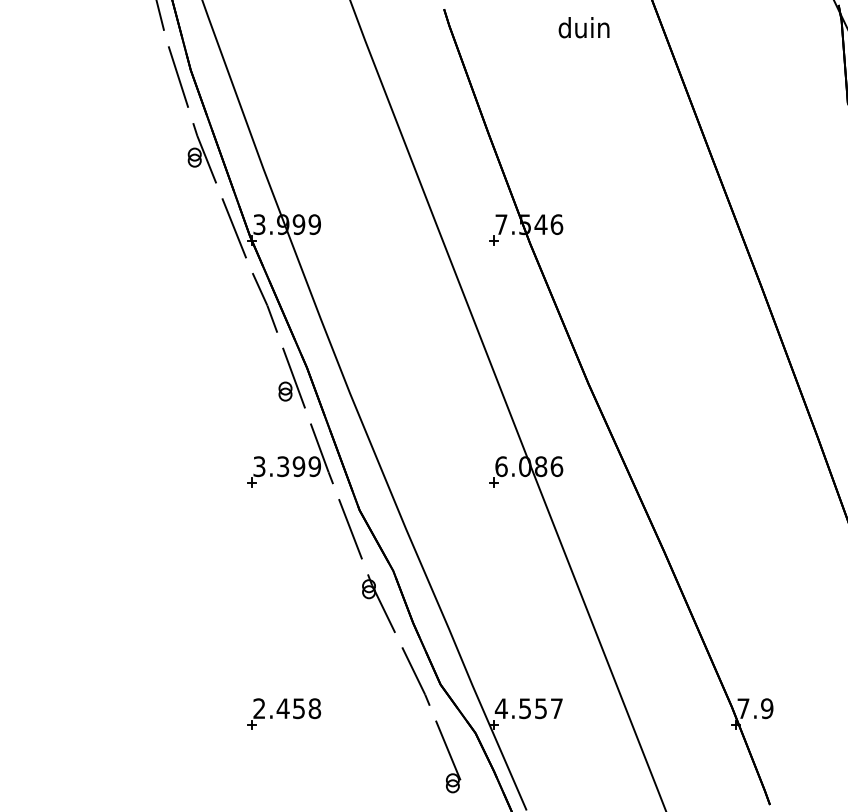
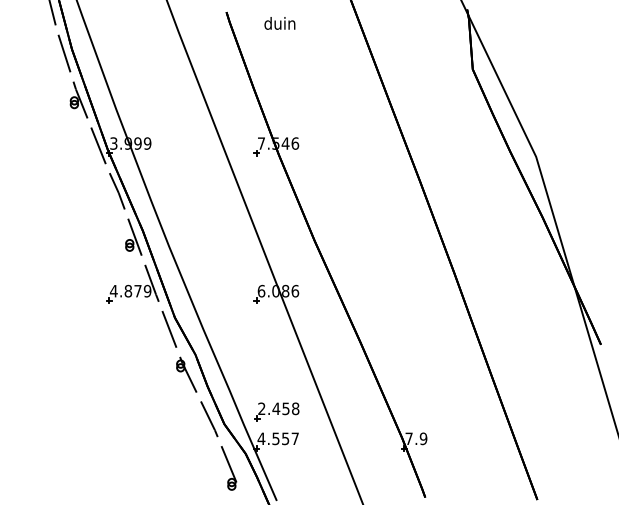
text: (583, 27) -> (279, 23), moved
text: (278, 465) -> (125, 290), 3.399 -> 4.879
part: (283, 713) -> (276, 411), moved

